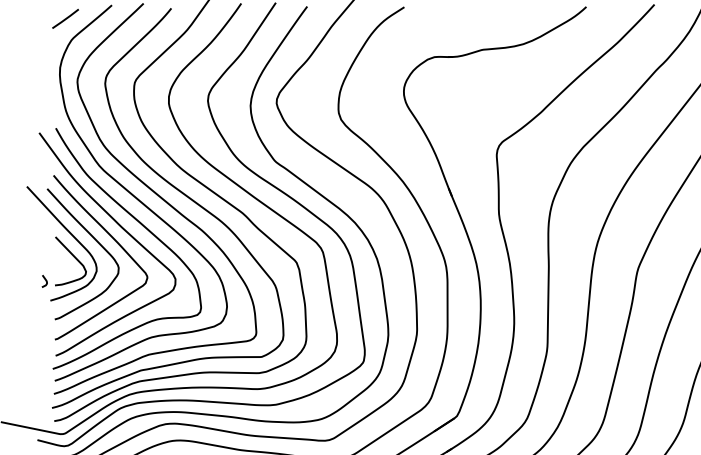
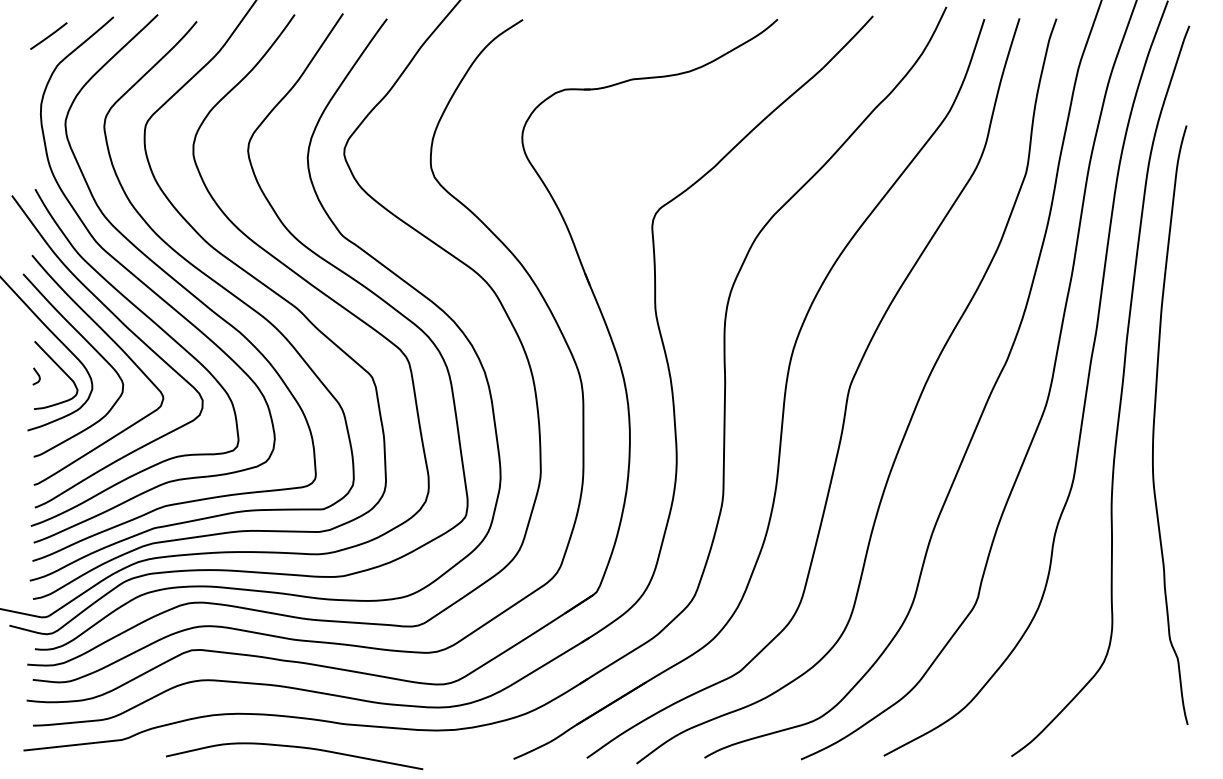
curve: (45, 280) -> (37, 375), moved

